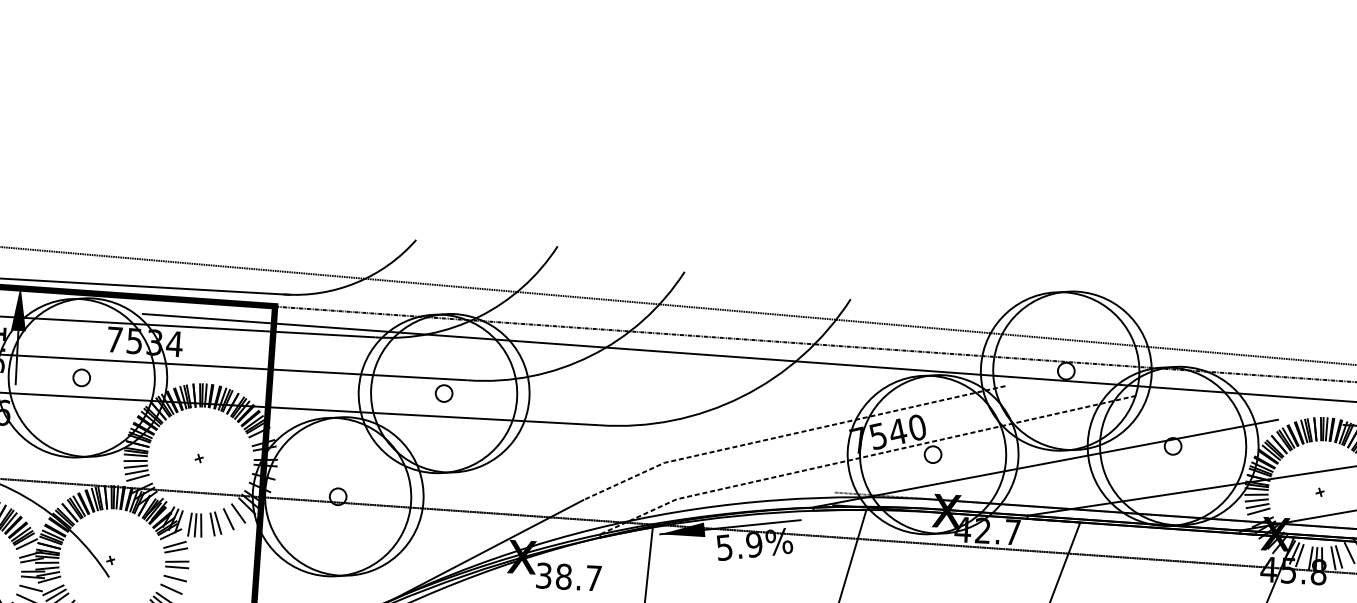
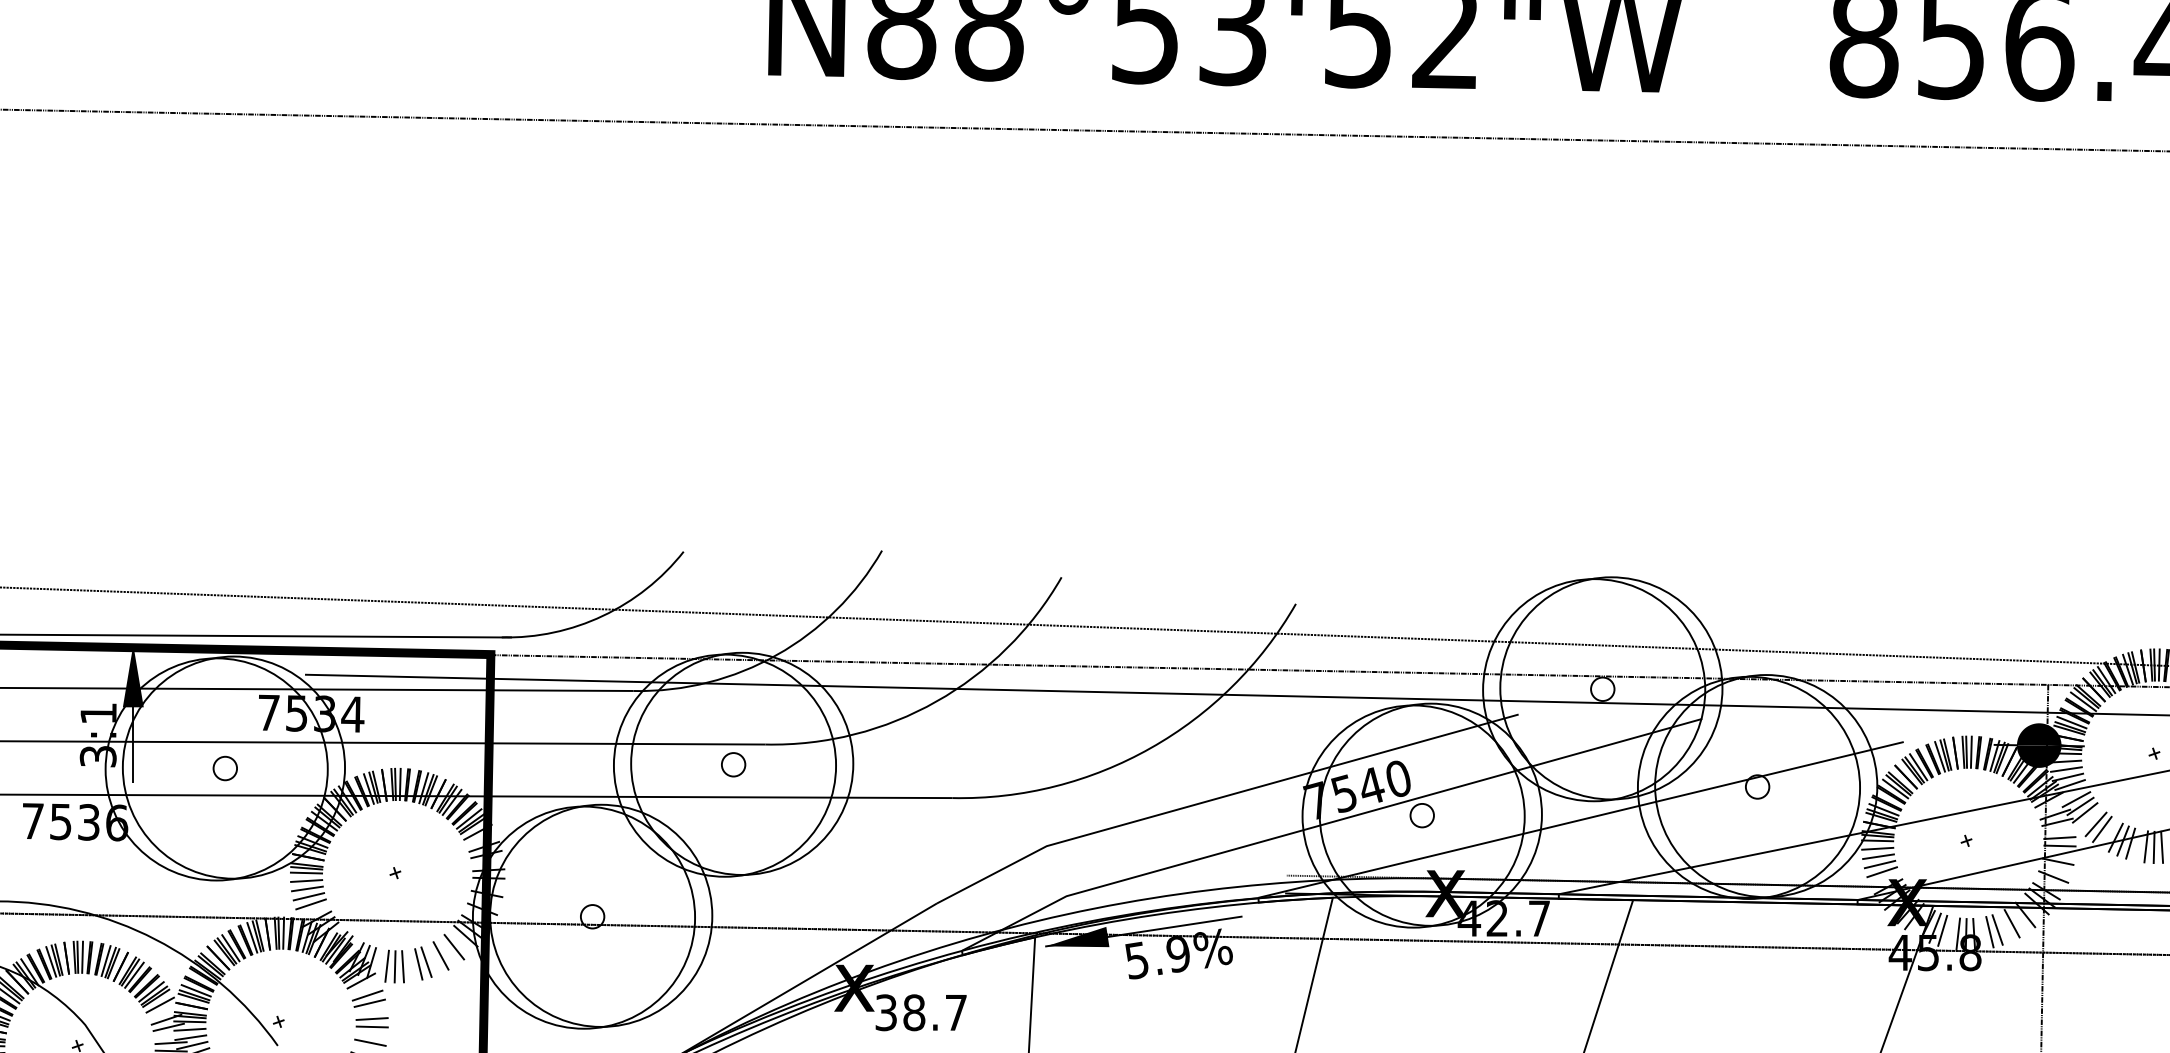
line: (791, 434) -> (1222, 797), dashed -> solid
line: (864, 456) -> (1326, 823), dashed -> solid

